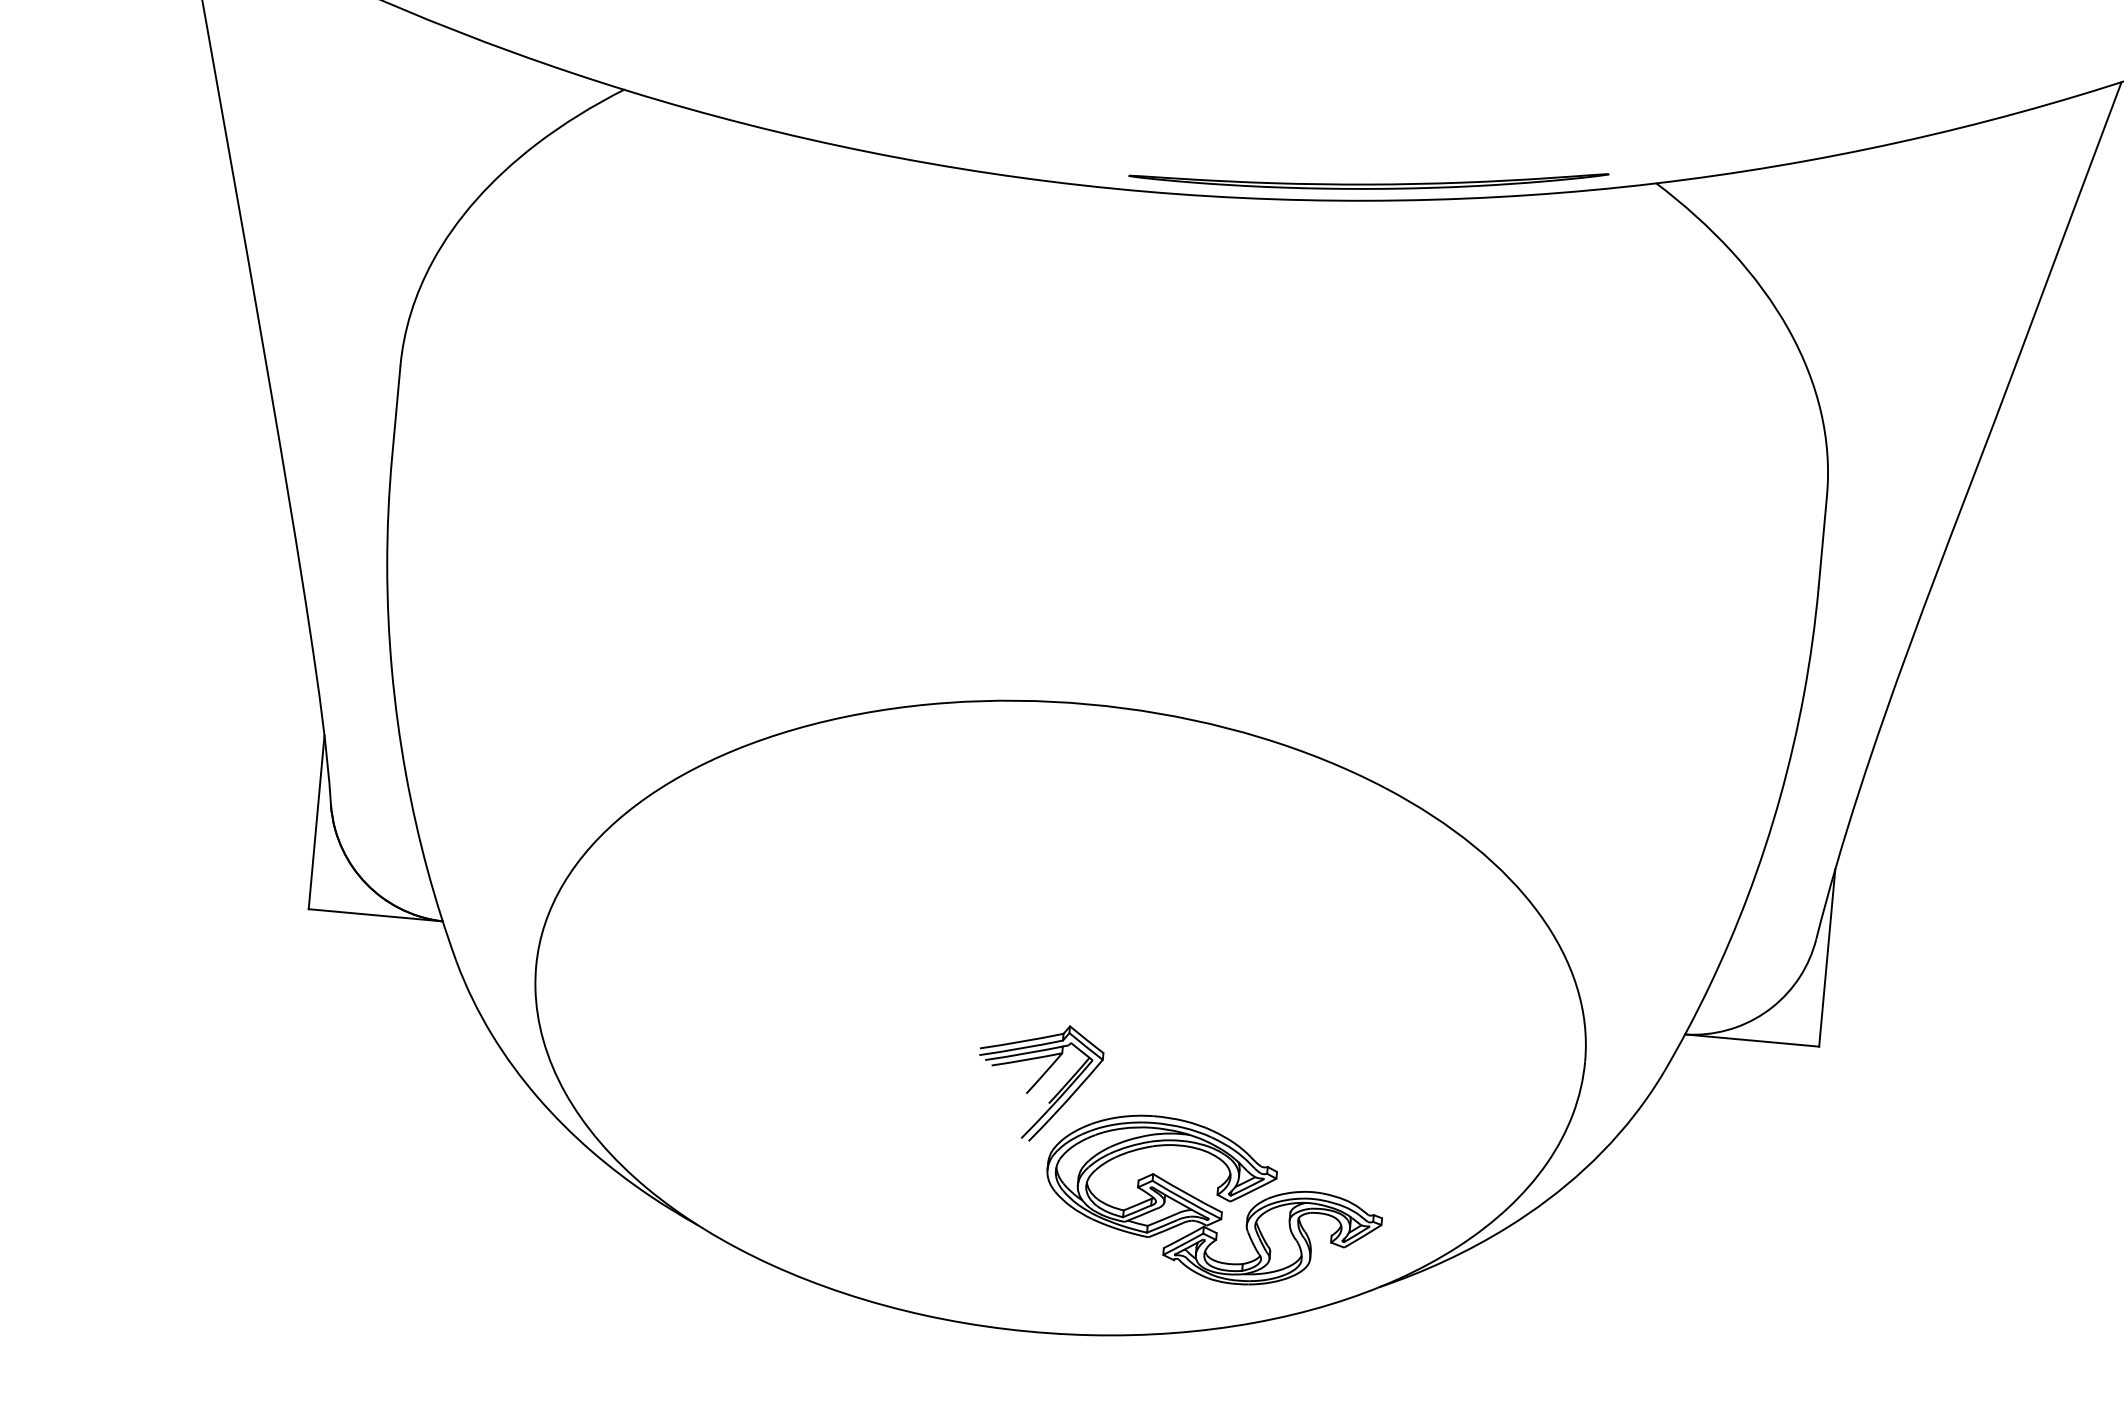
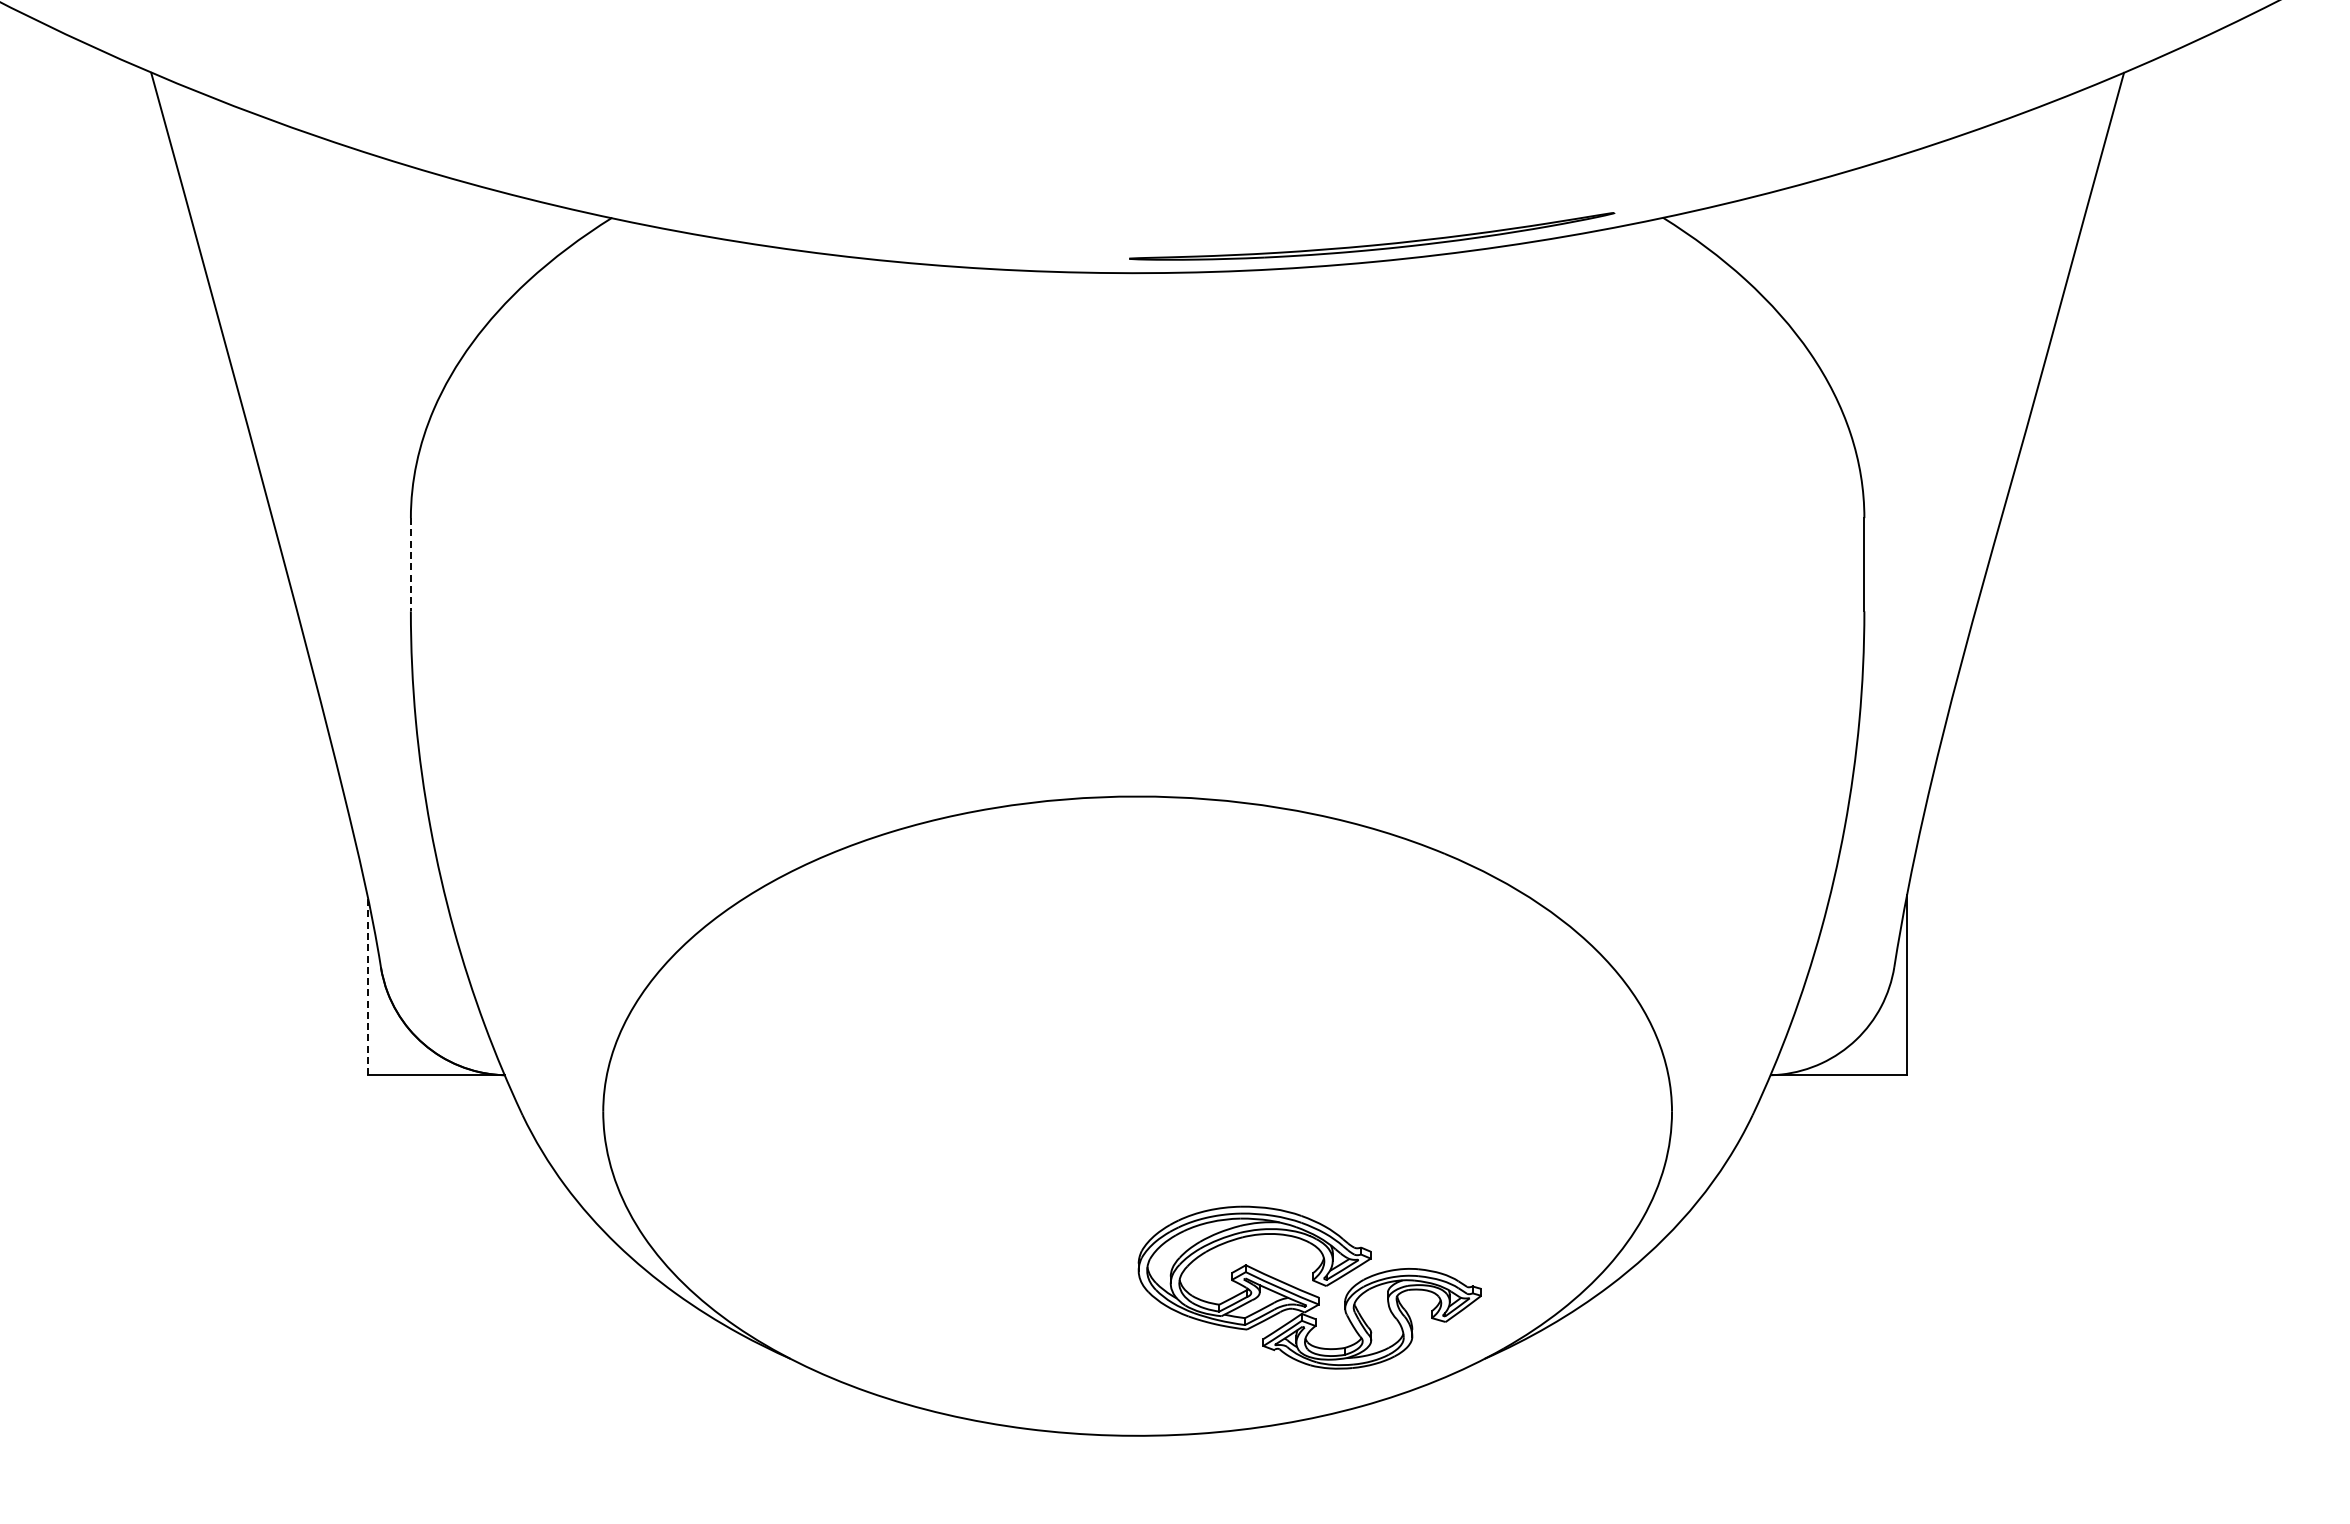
line: (395, 411) -> (410, 564), solid -> dashed
line: (317, 822) -> (368, 986), solid -> dashed
part: (1038, 1082) -> (1121, 1183), removed

